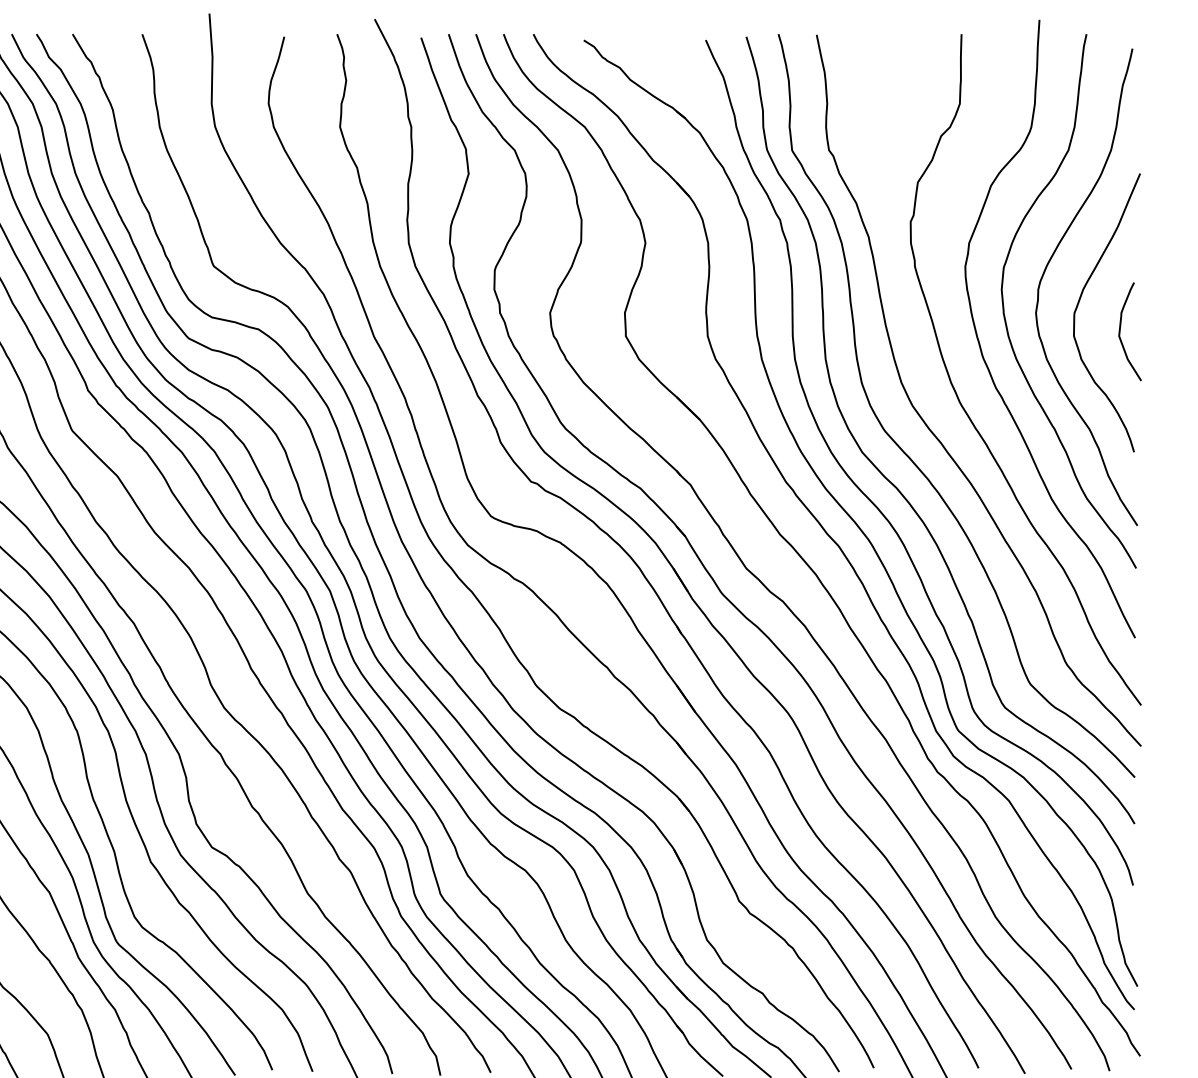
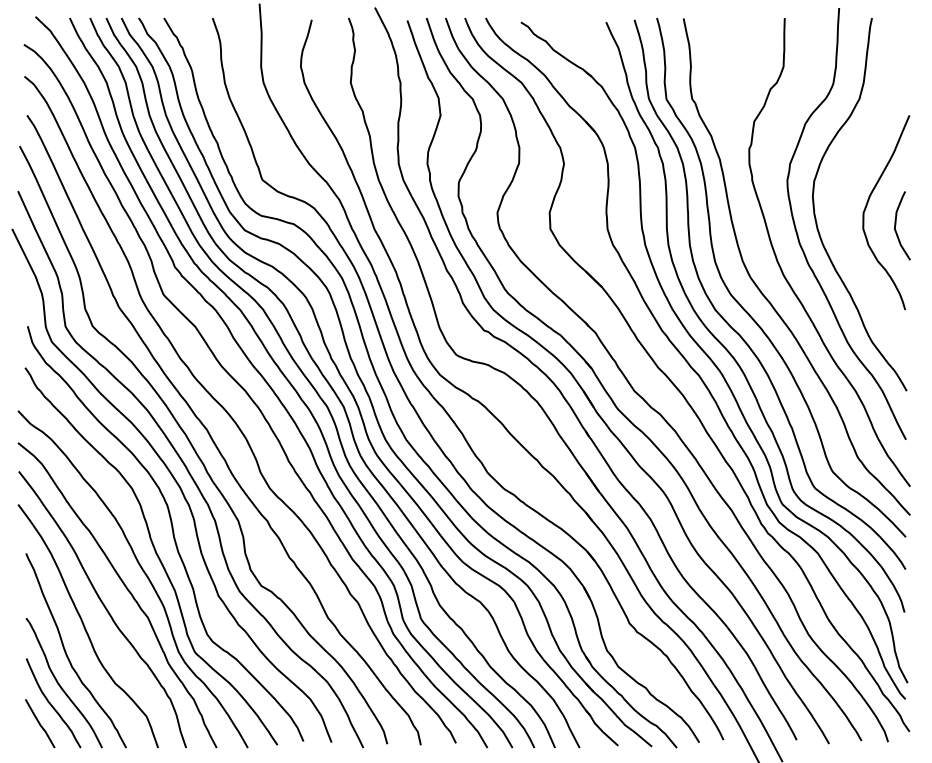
curve: (1048, 266) -> (845, 180), removed

